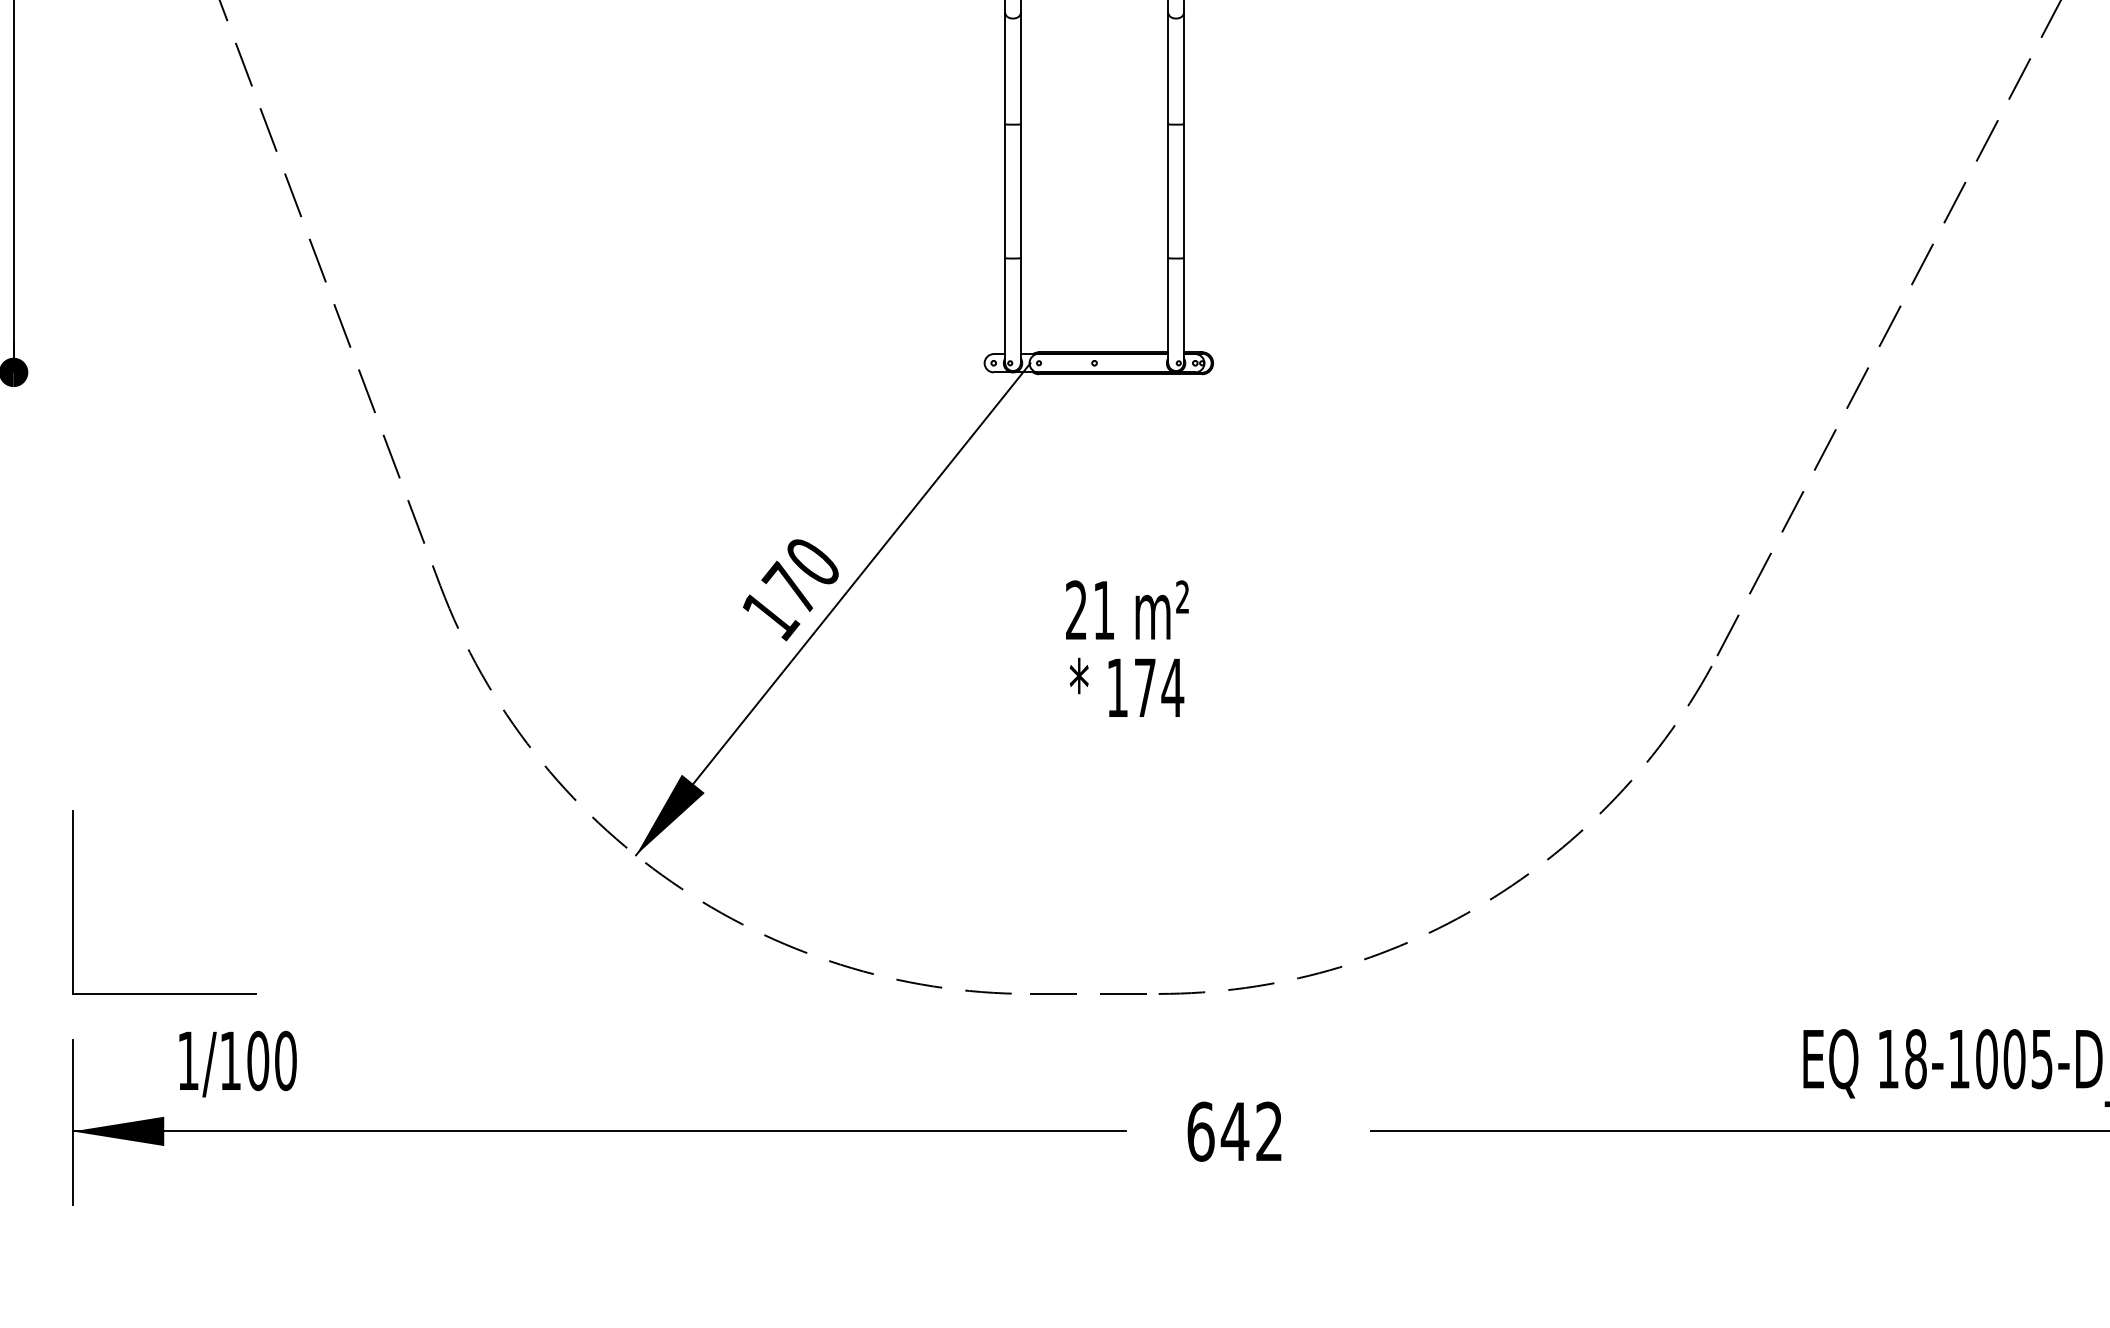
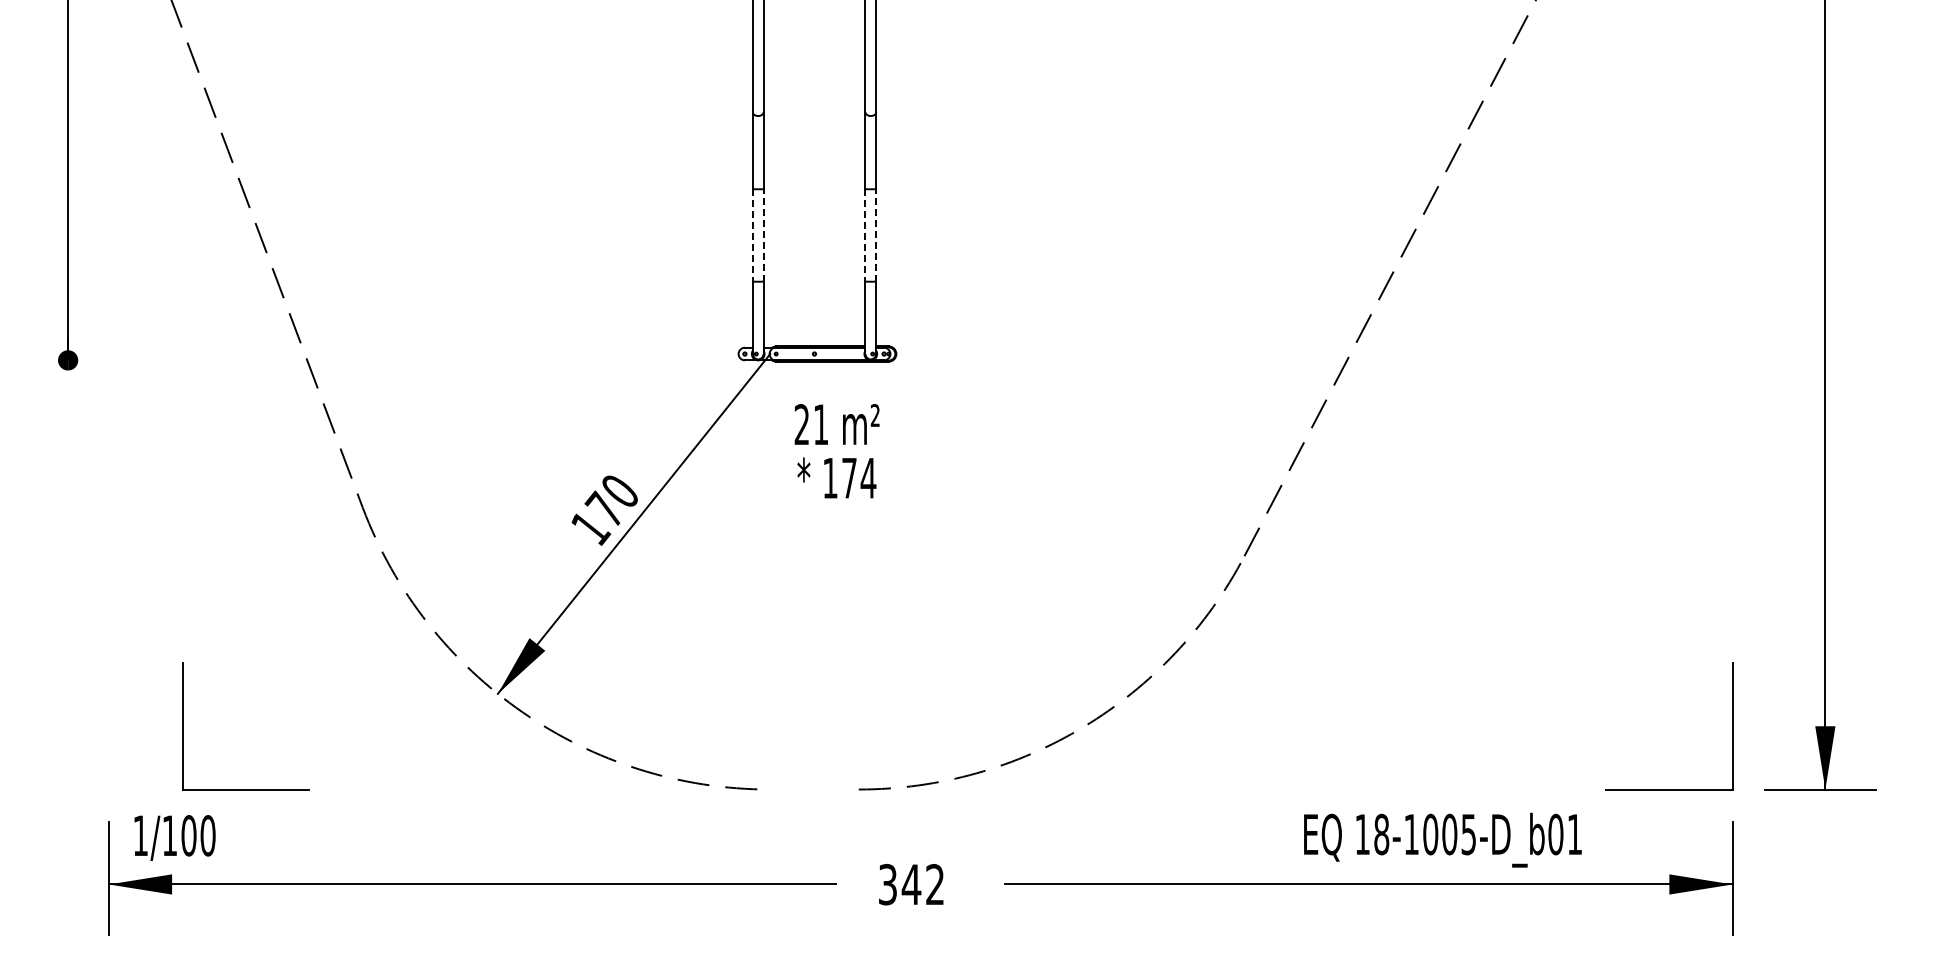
line: (1020, 190) -> (763, 234), solid -> dashed
line: (1184, 190) -> (876, 234), solid -> dashed
line: (1004, 191) -> (752, 235), solid -> dashed
line: (1168, 191) -> (865, 235), solid -> dashed
text: (1126, 649) -> (836, 451), moved
part: (73, 902) -> (183, 726), moved
line: (1100, 993) -> (818, 789), removed
text: (237, 1063) -> (174, 837), moved
text: (1200, 1131) -> (887, 884), 642 -> 342

